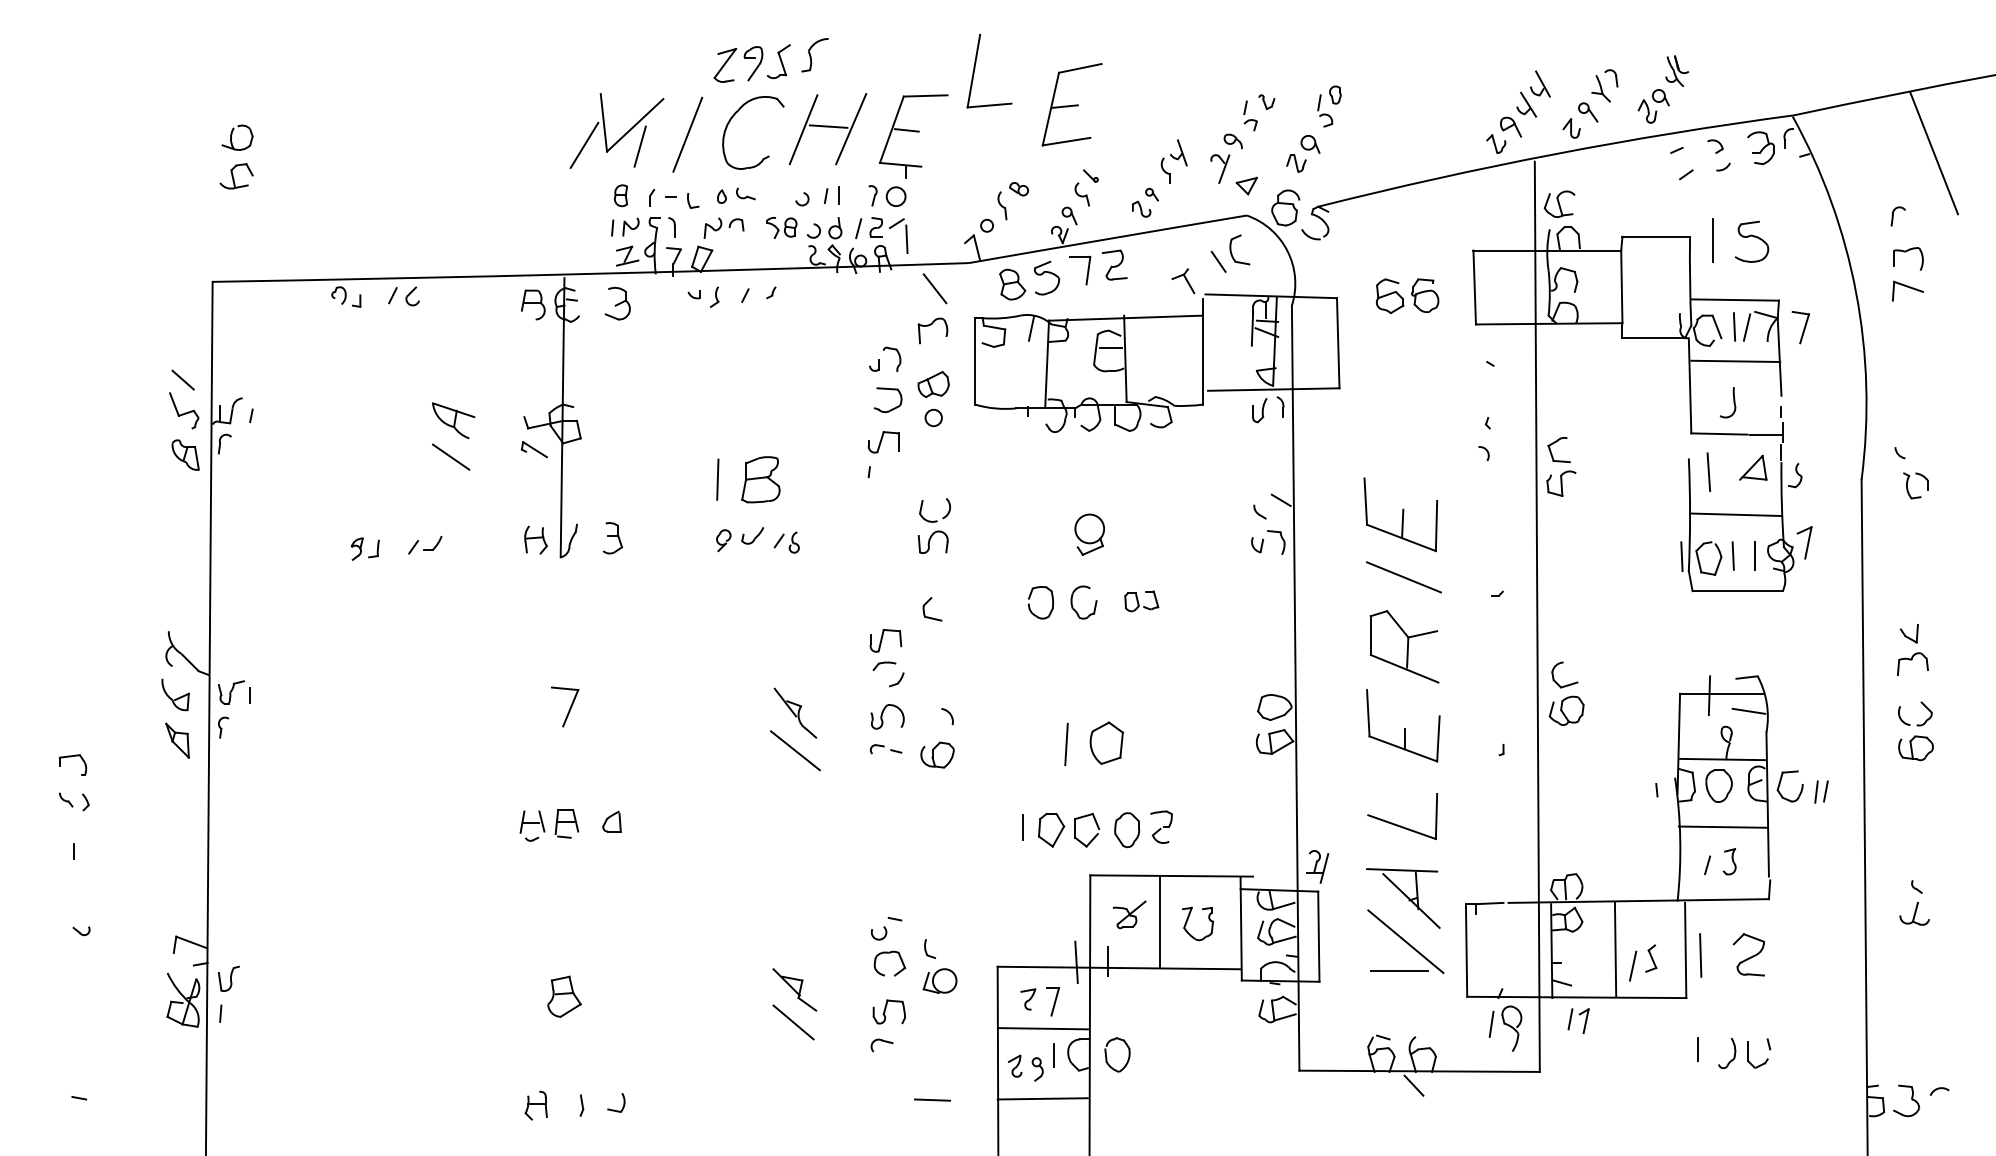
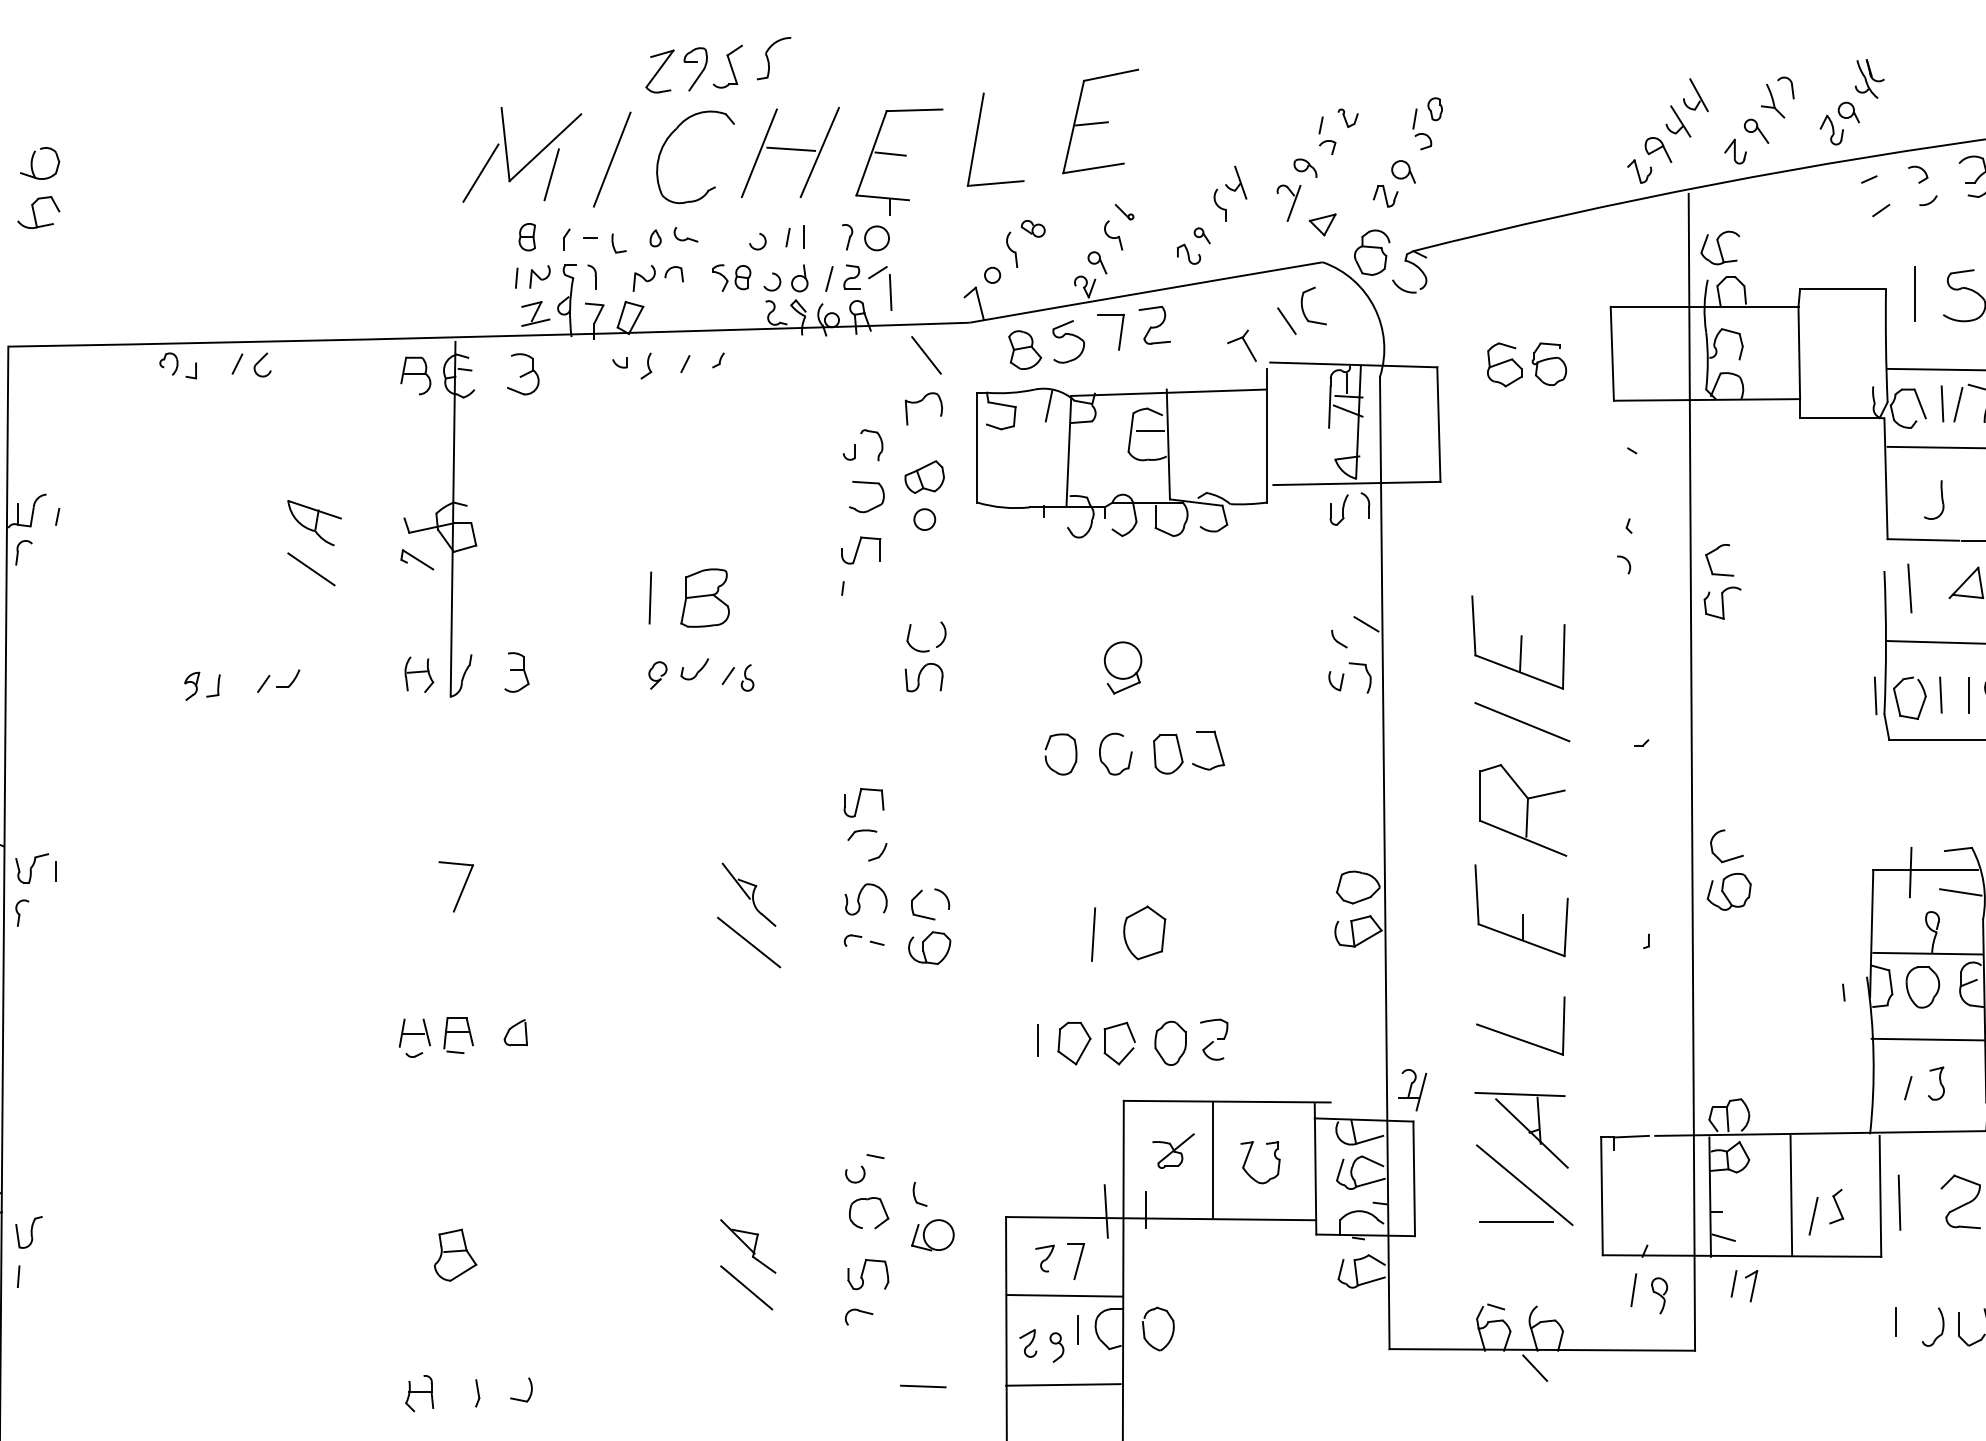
part: (975, 69) -> (977, 137), moved
part: (1141, 601) -> (1188, 752), size x1.67
part: (927, 603) -> (916, 897), moved
part: (1511, 1028) -> (1659, 1295), size x0.62

